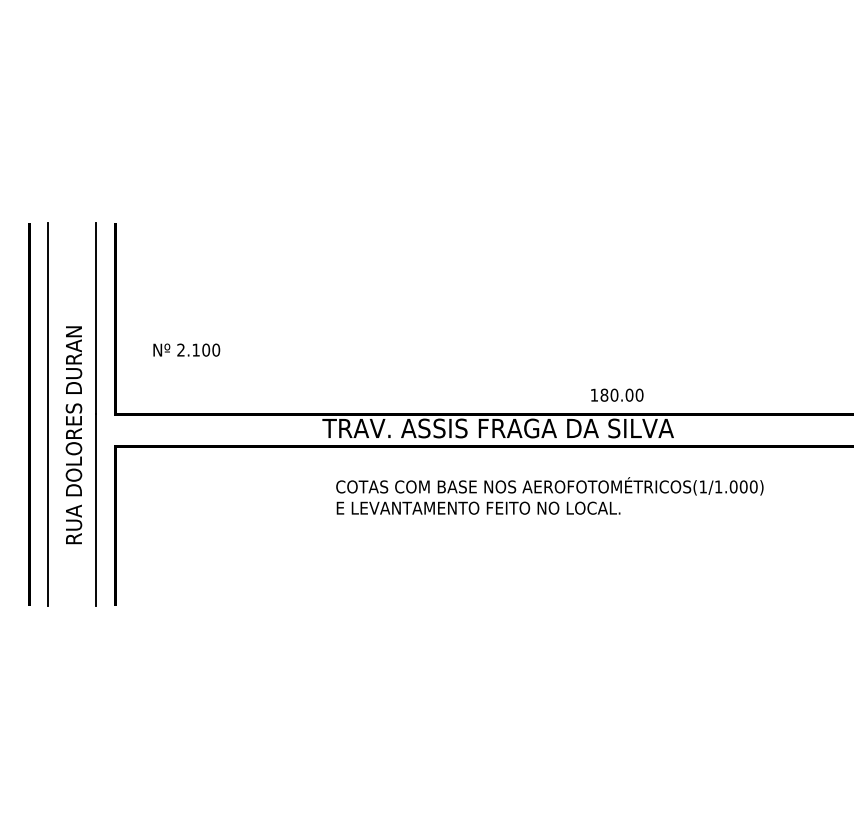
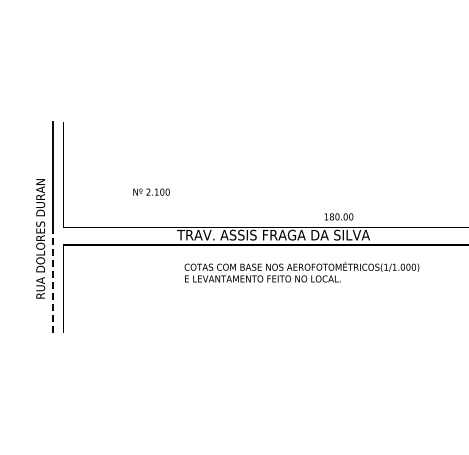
text: (186, 348) -> (151, 191), moved
line: (28, 414) -> (15, 227), removed
line: (48, 414) -> (26, 227), removed
line: (95, 511) -> (52, 280), solid -> dashed

